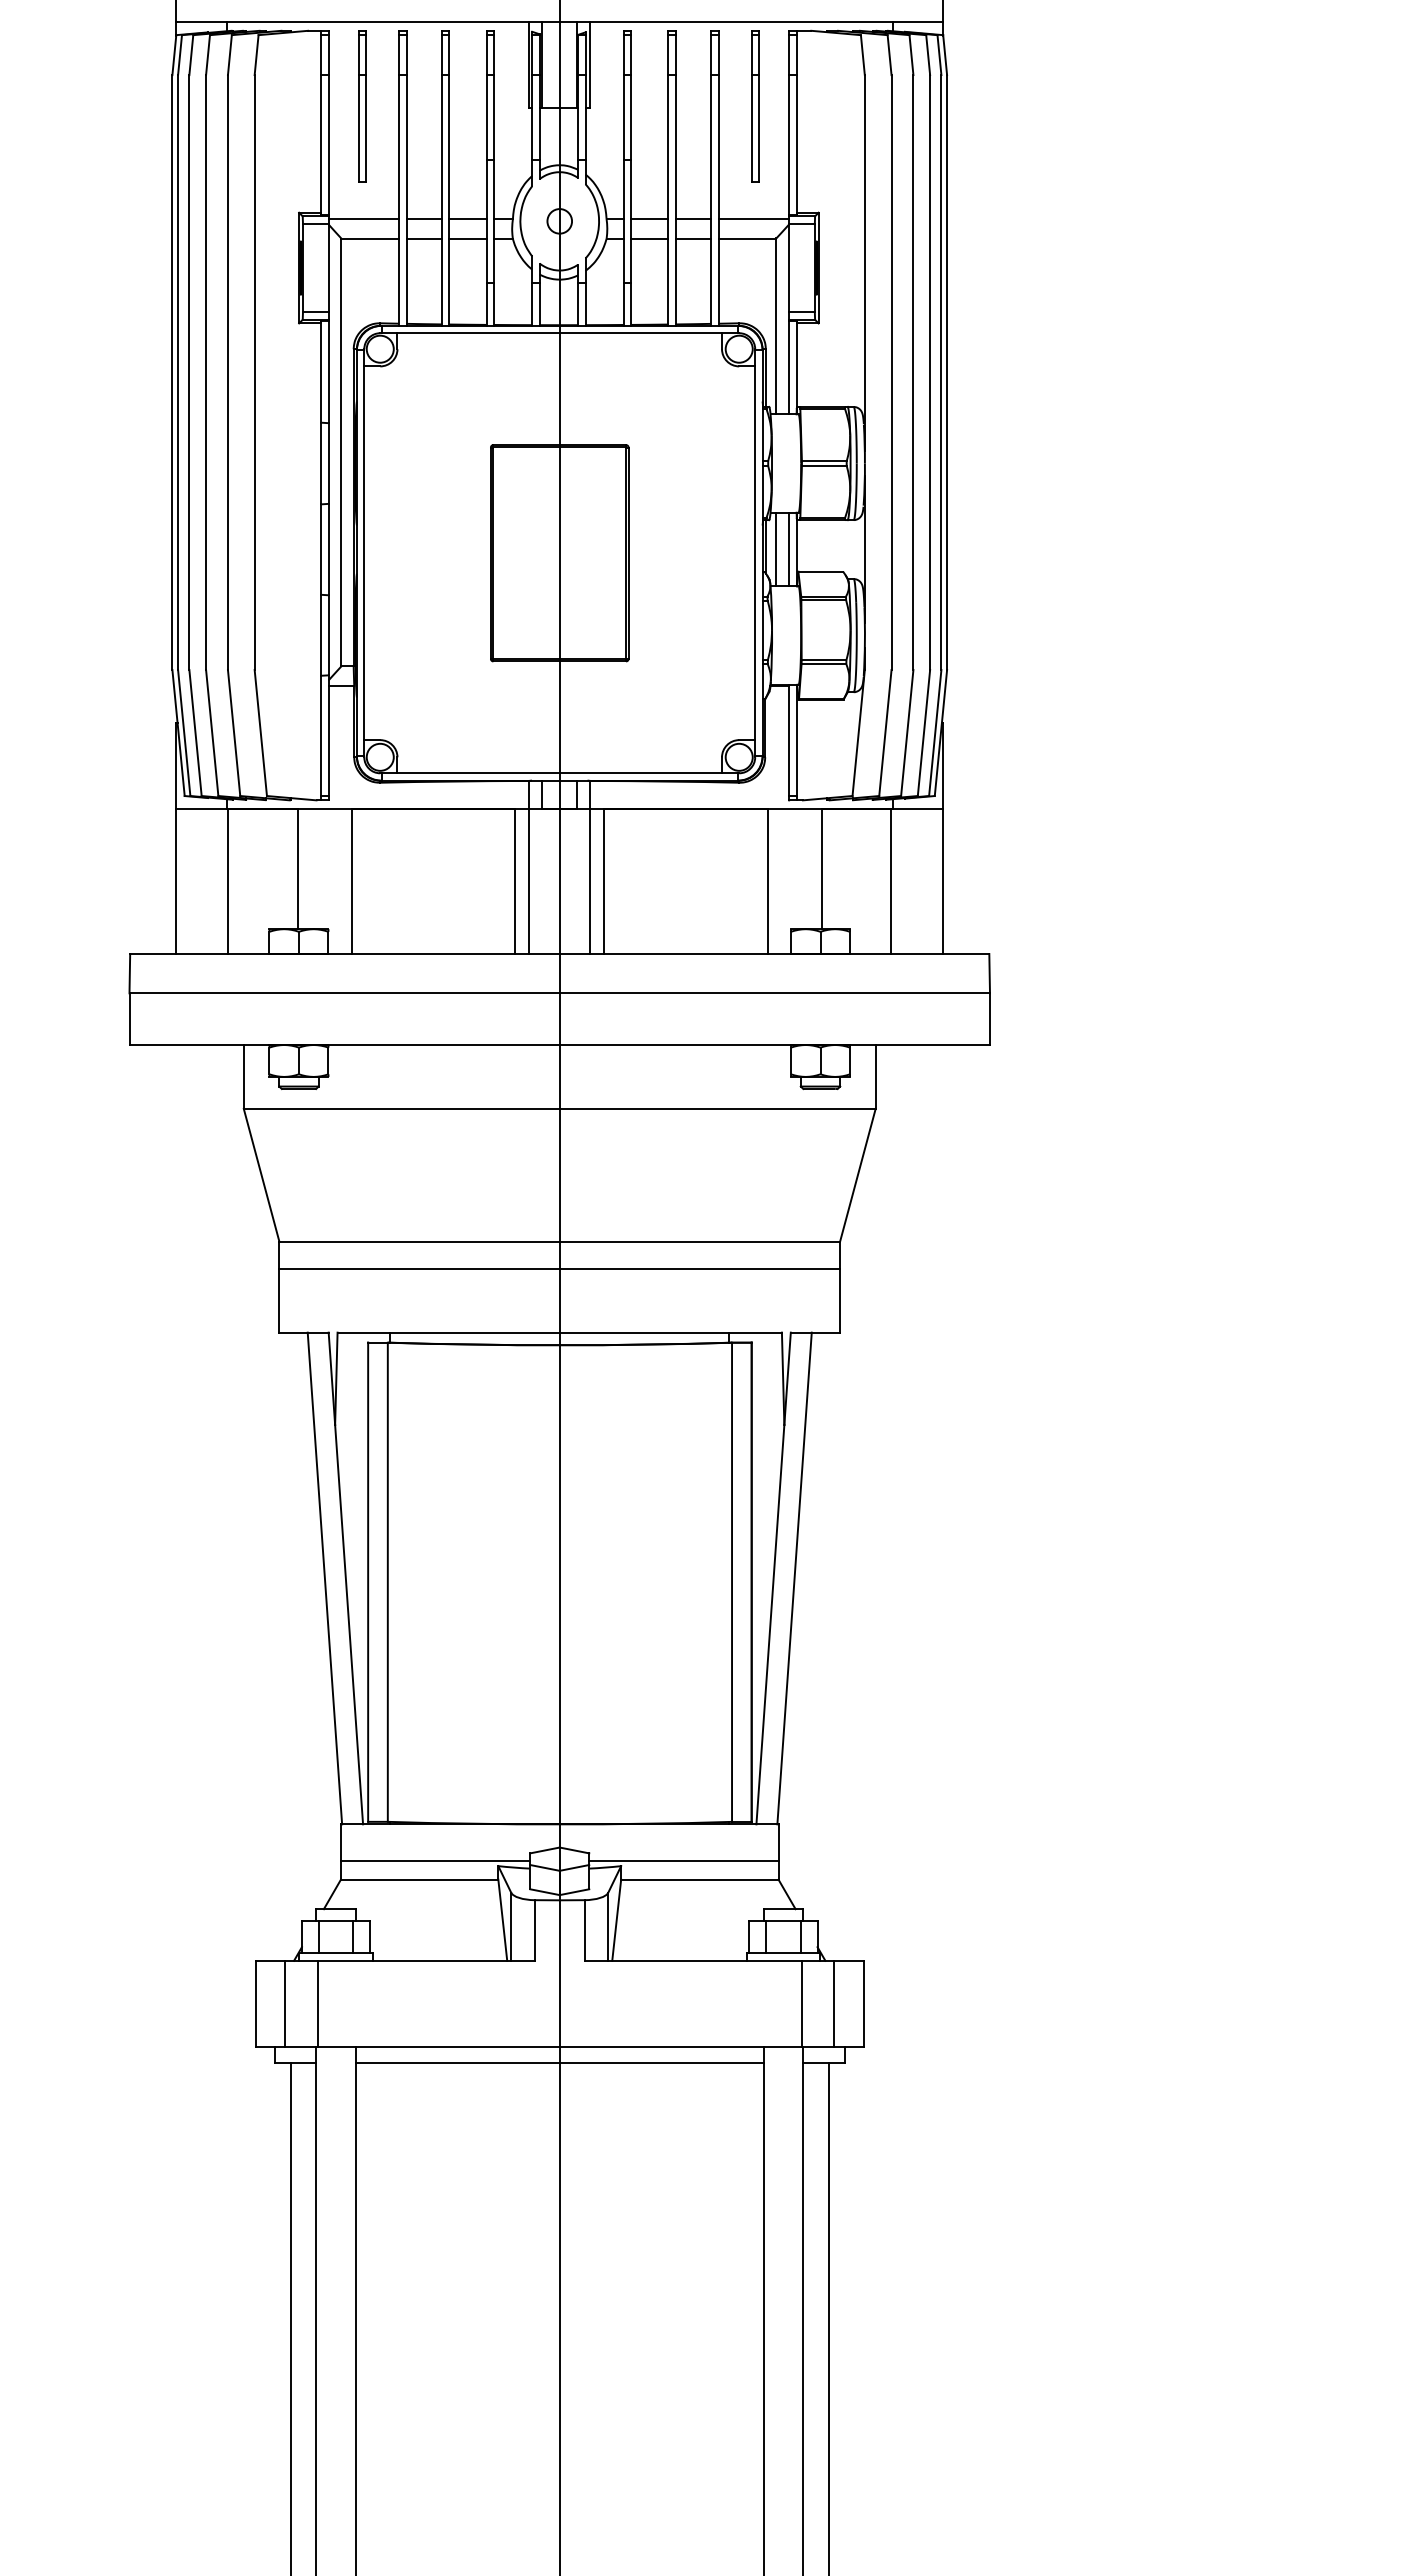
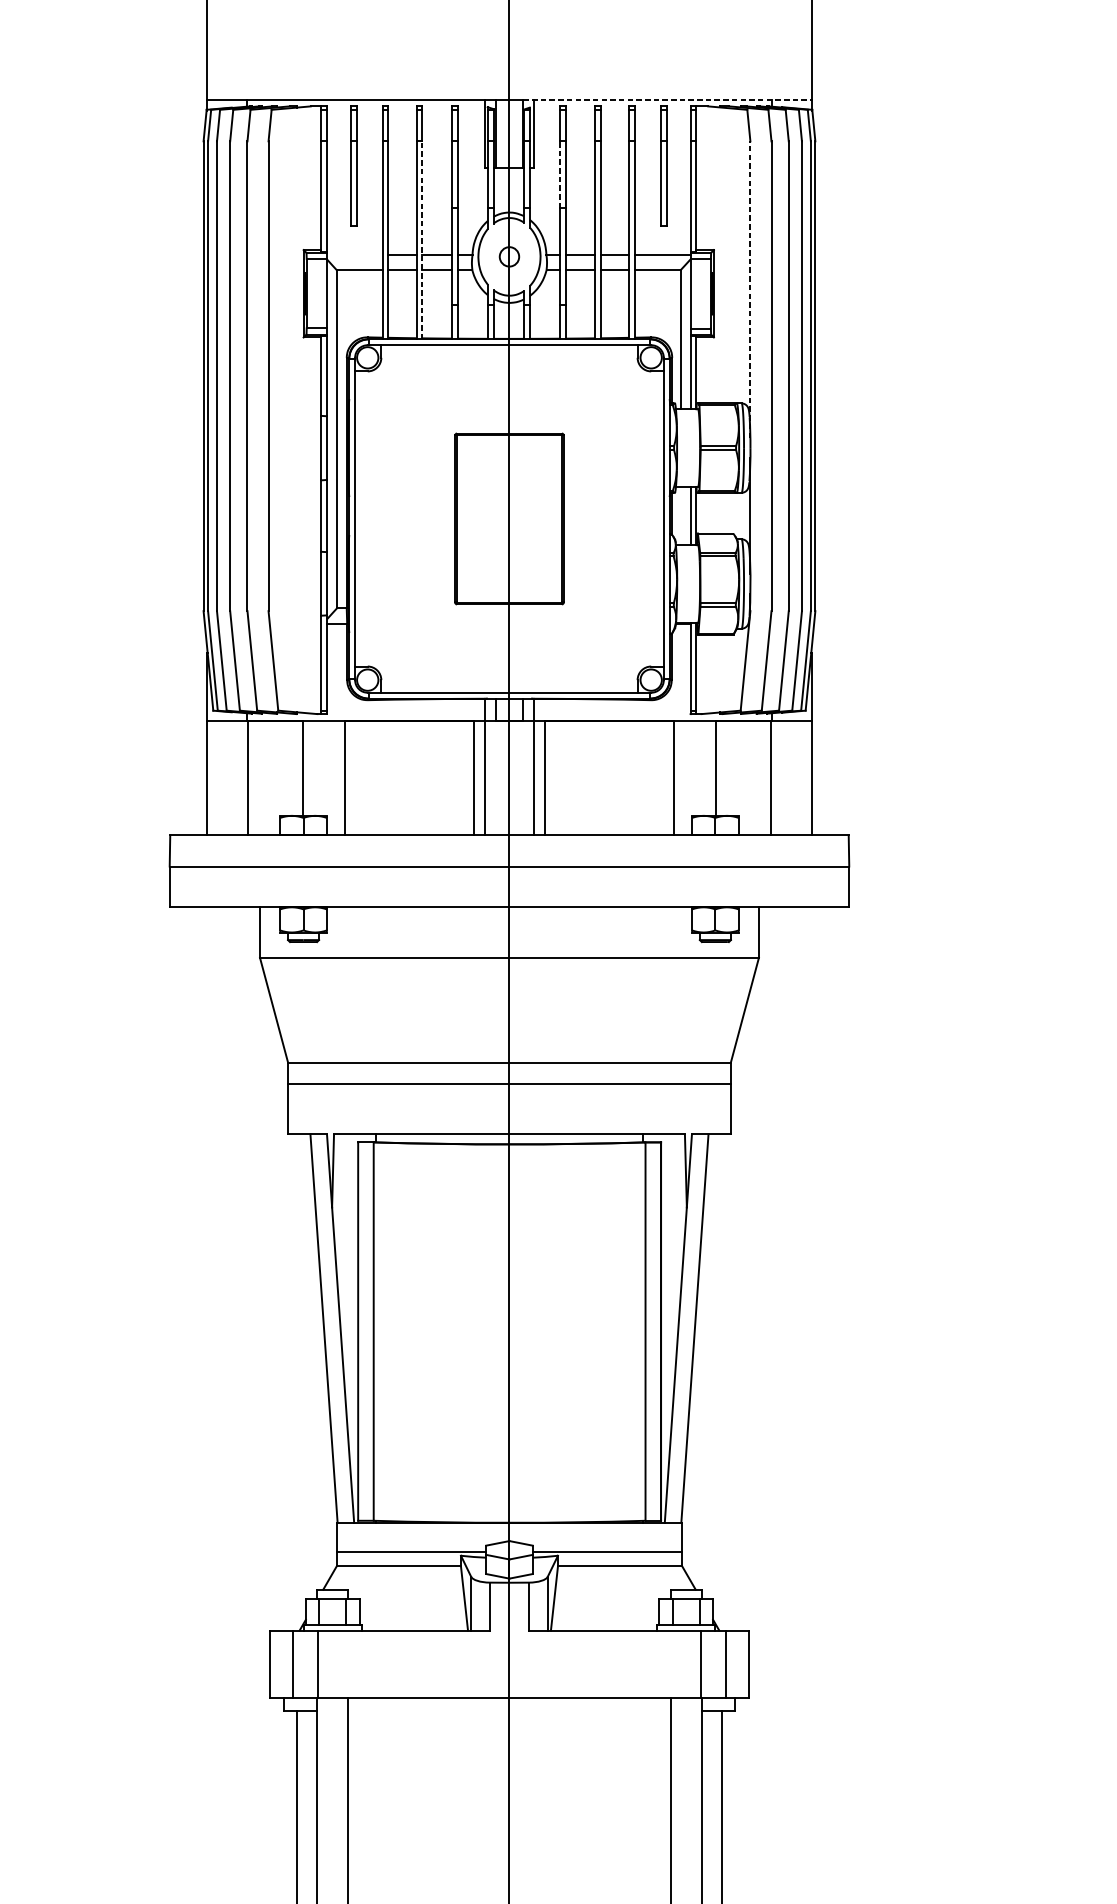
line: (760, 22) -> (668, 99), solid -> dashed
line: (623, 117) -> (559, 174), solid -> dashed
line: (449, 199) -> (422, 239), solid -> dashed
line: (363, 218) -> (354, 254), removed
line: (864, 262) -> (750, 289), solid -> dashed
line: (776, 549) -> (680, 516), removed
line: (559, 2062) -> (509, 1710), removed

